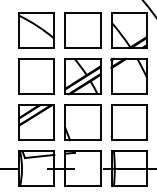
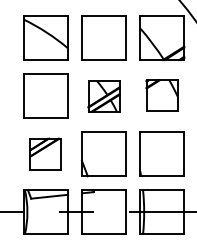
part: (82, 76) -> (103, 96), size x0.7
part: (128, 76) -> (161, 95), size x0.7
part: (36, 122) -> (45, 153), size x0.7

